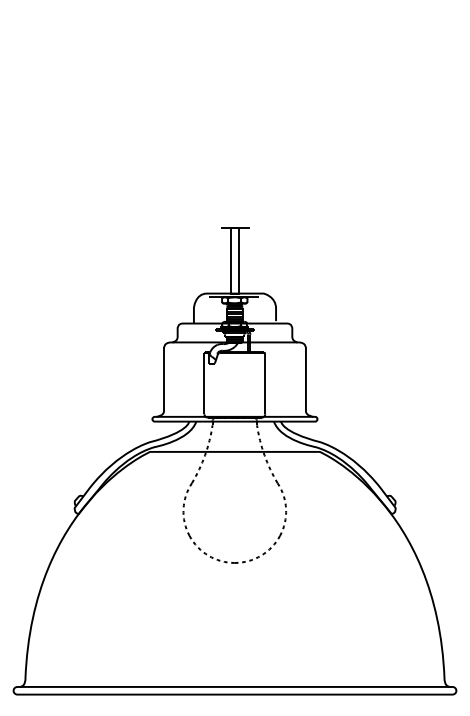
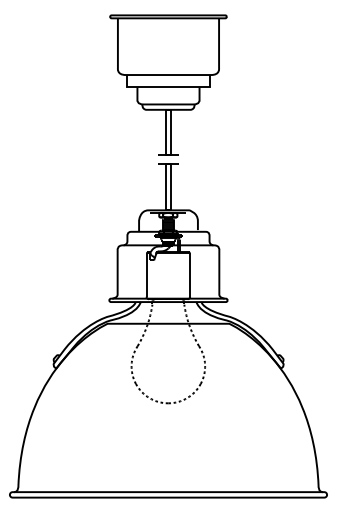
part: (235, 117) -> (168, 84), added

